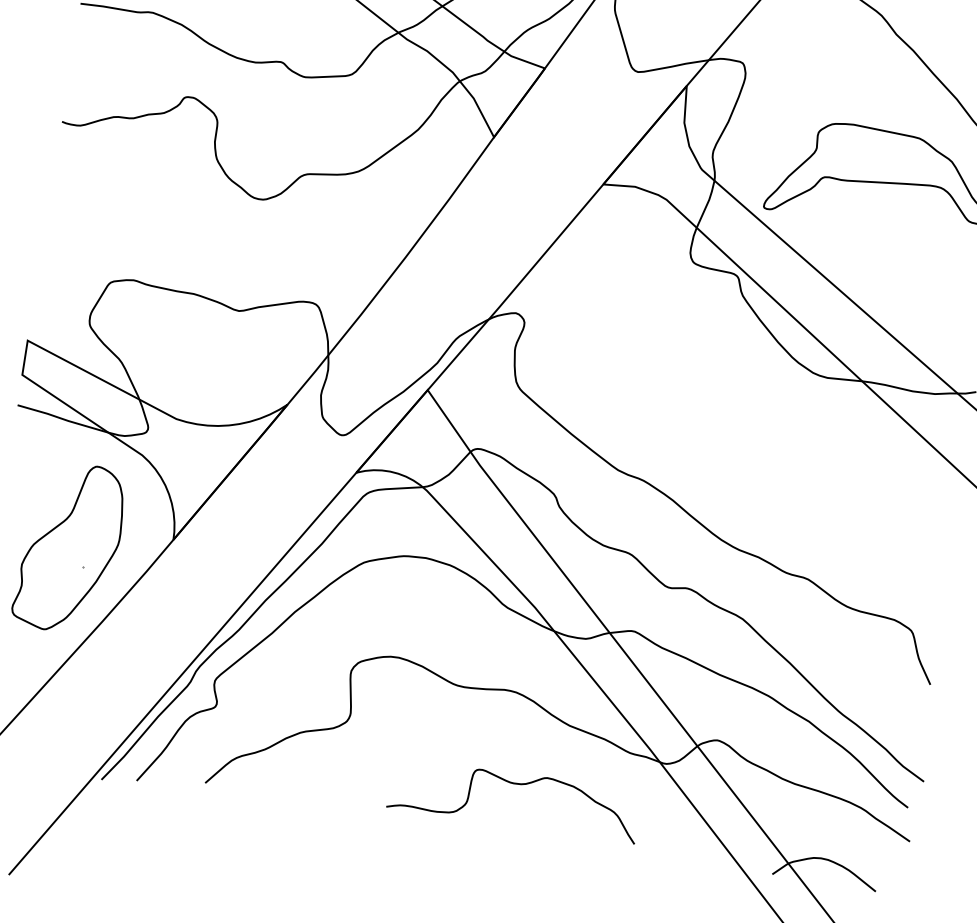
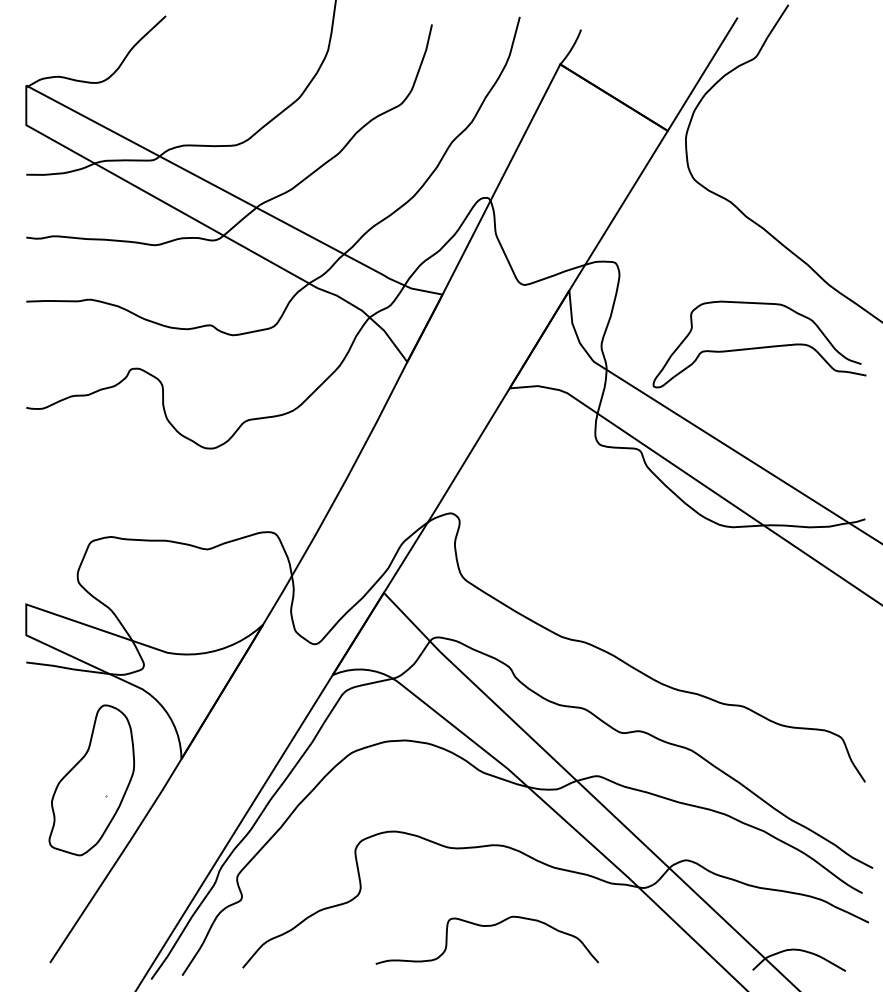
curve: (517, 784) -> (487, 926), moved

